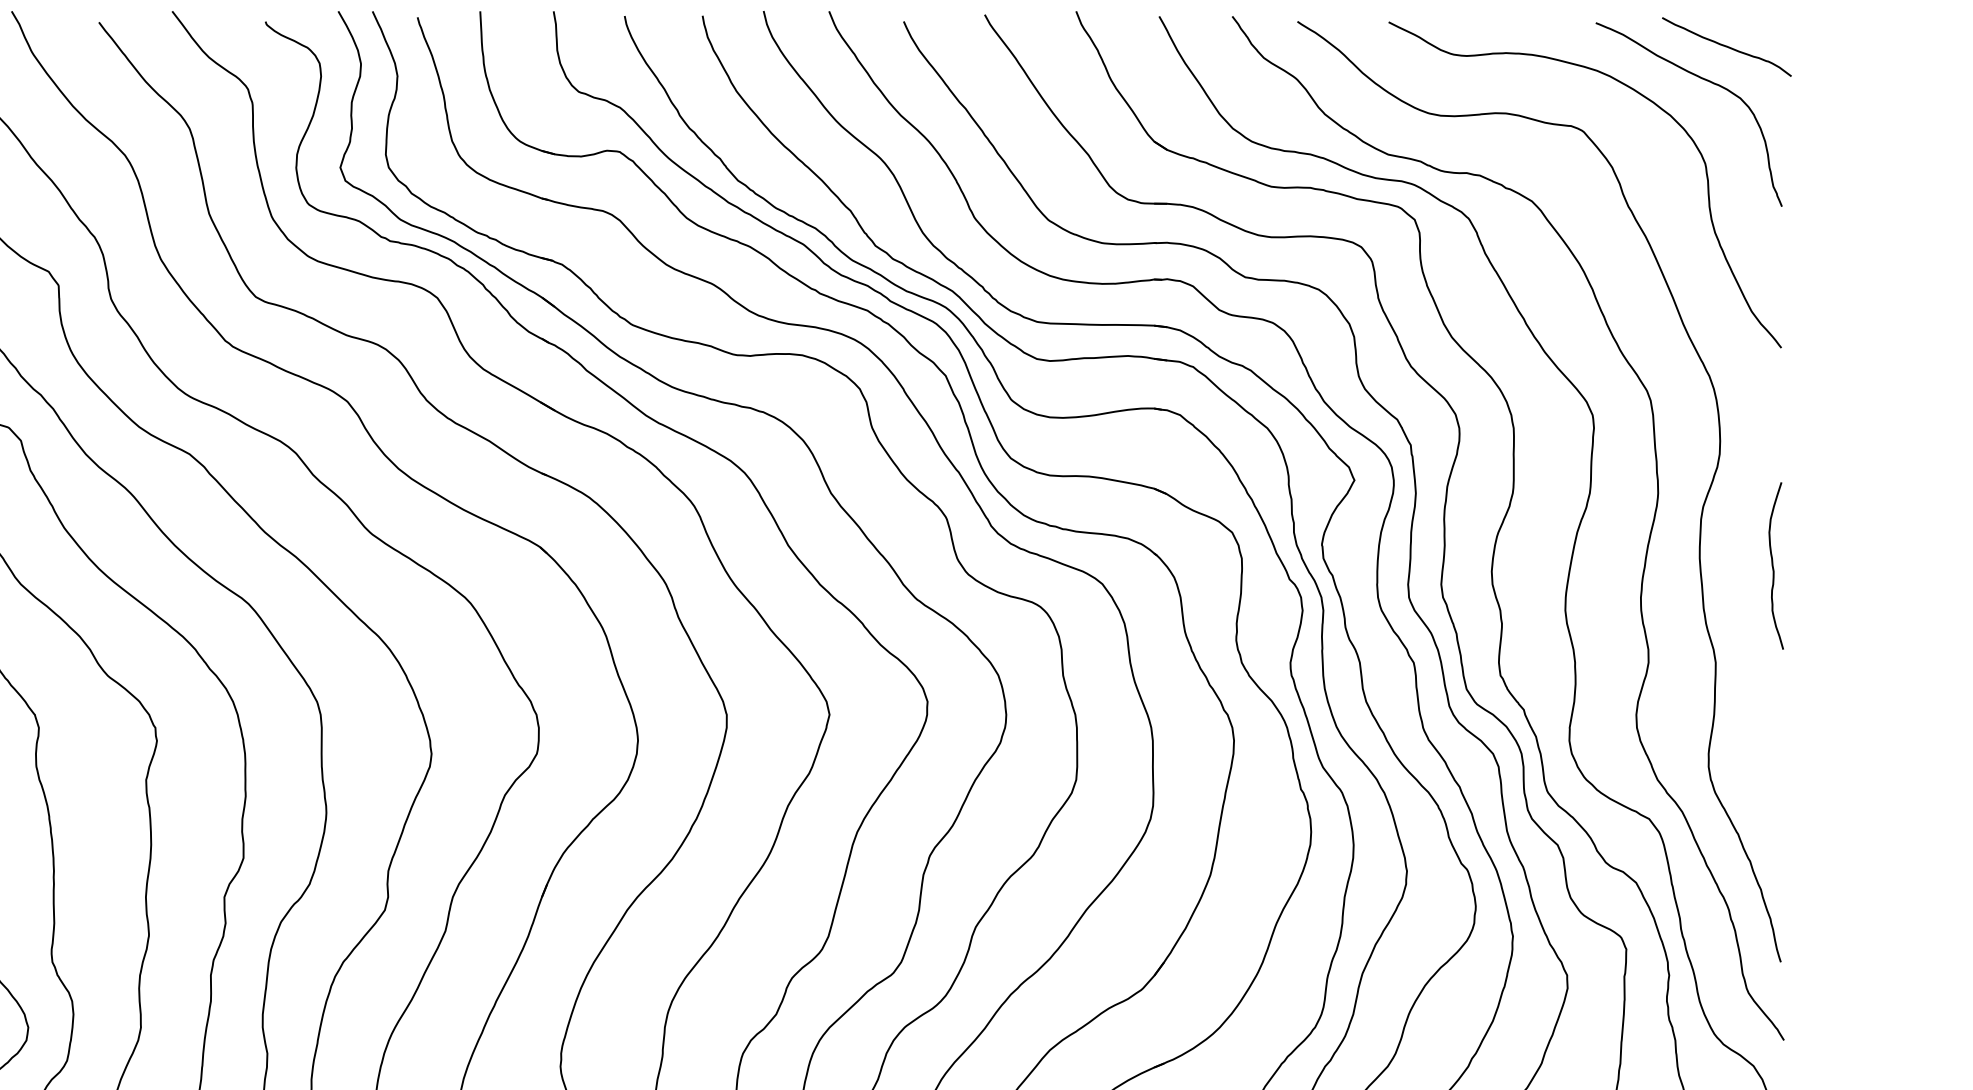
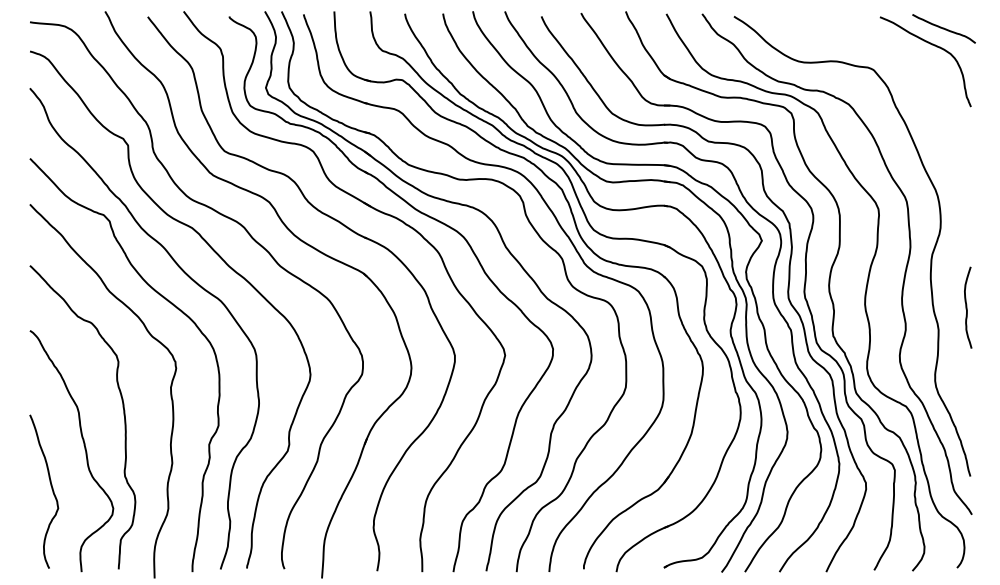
curve: (1643, 99) -> (903, 54), removed
curve: (1774, 565) -> (967, 307), moved

